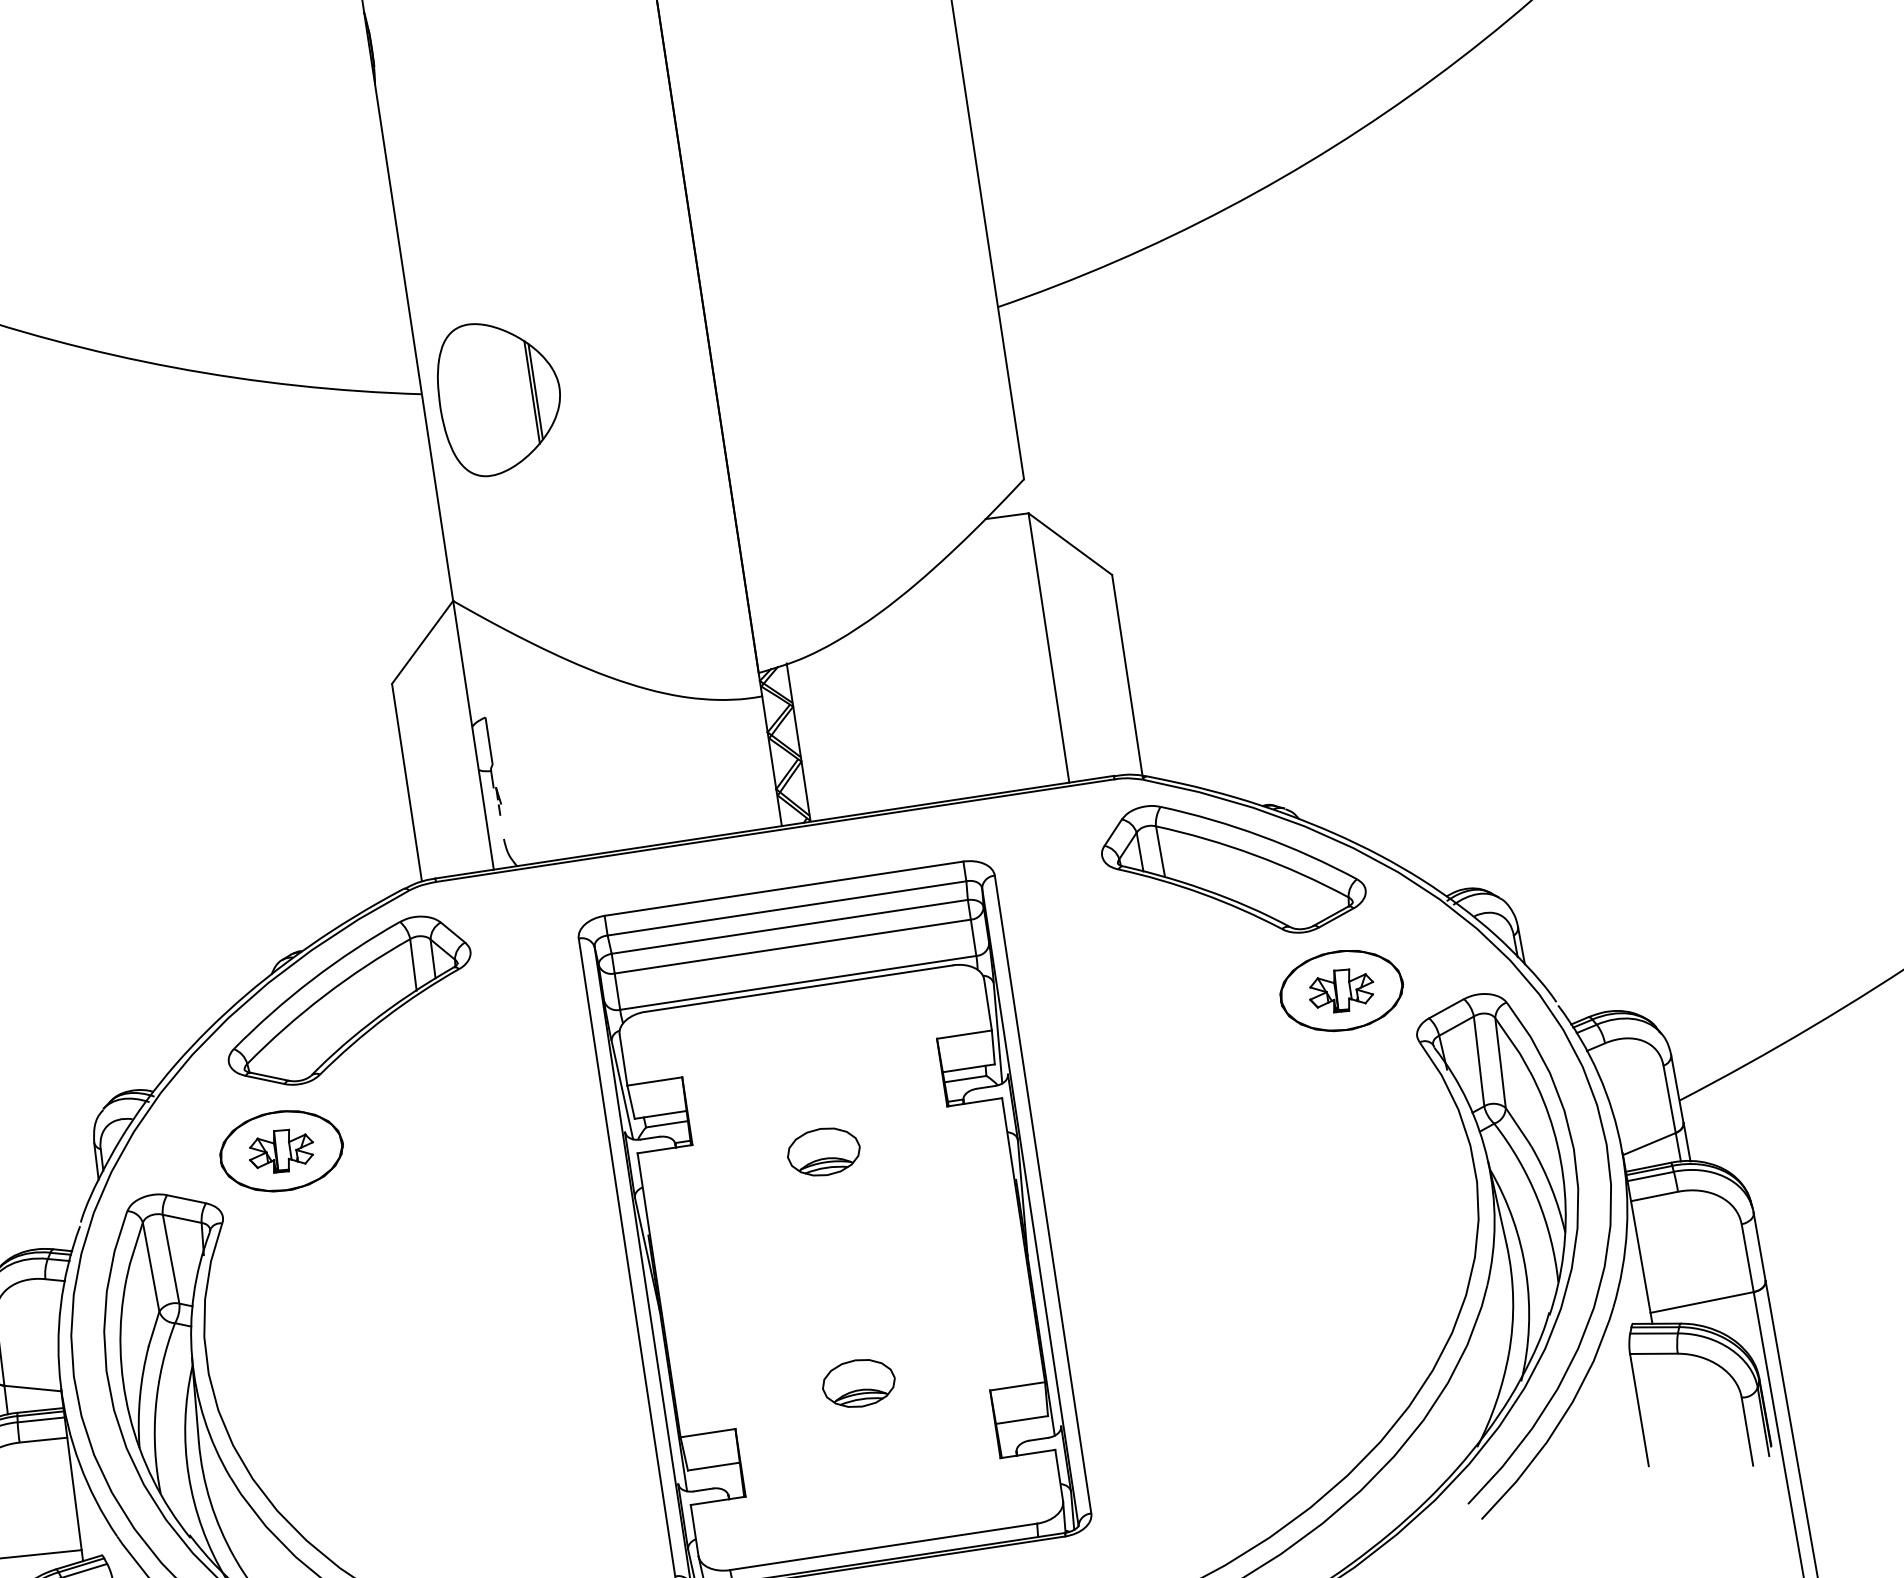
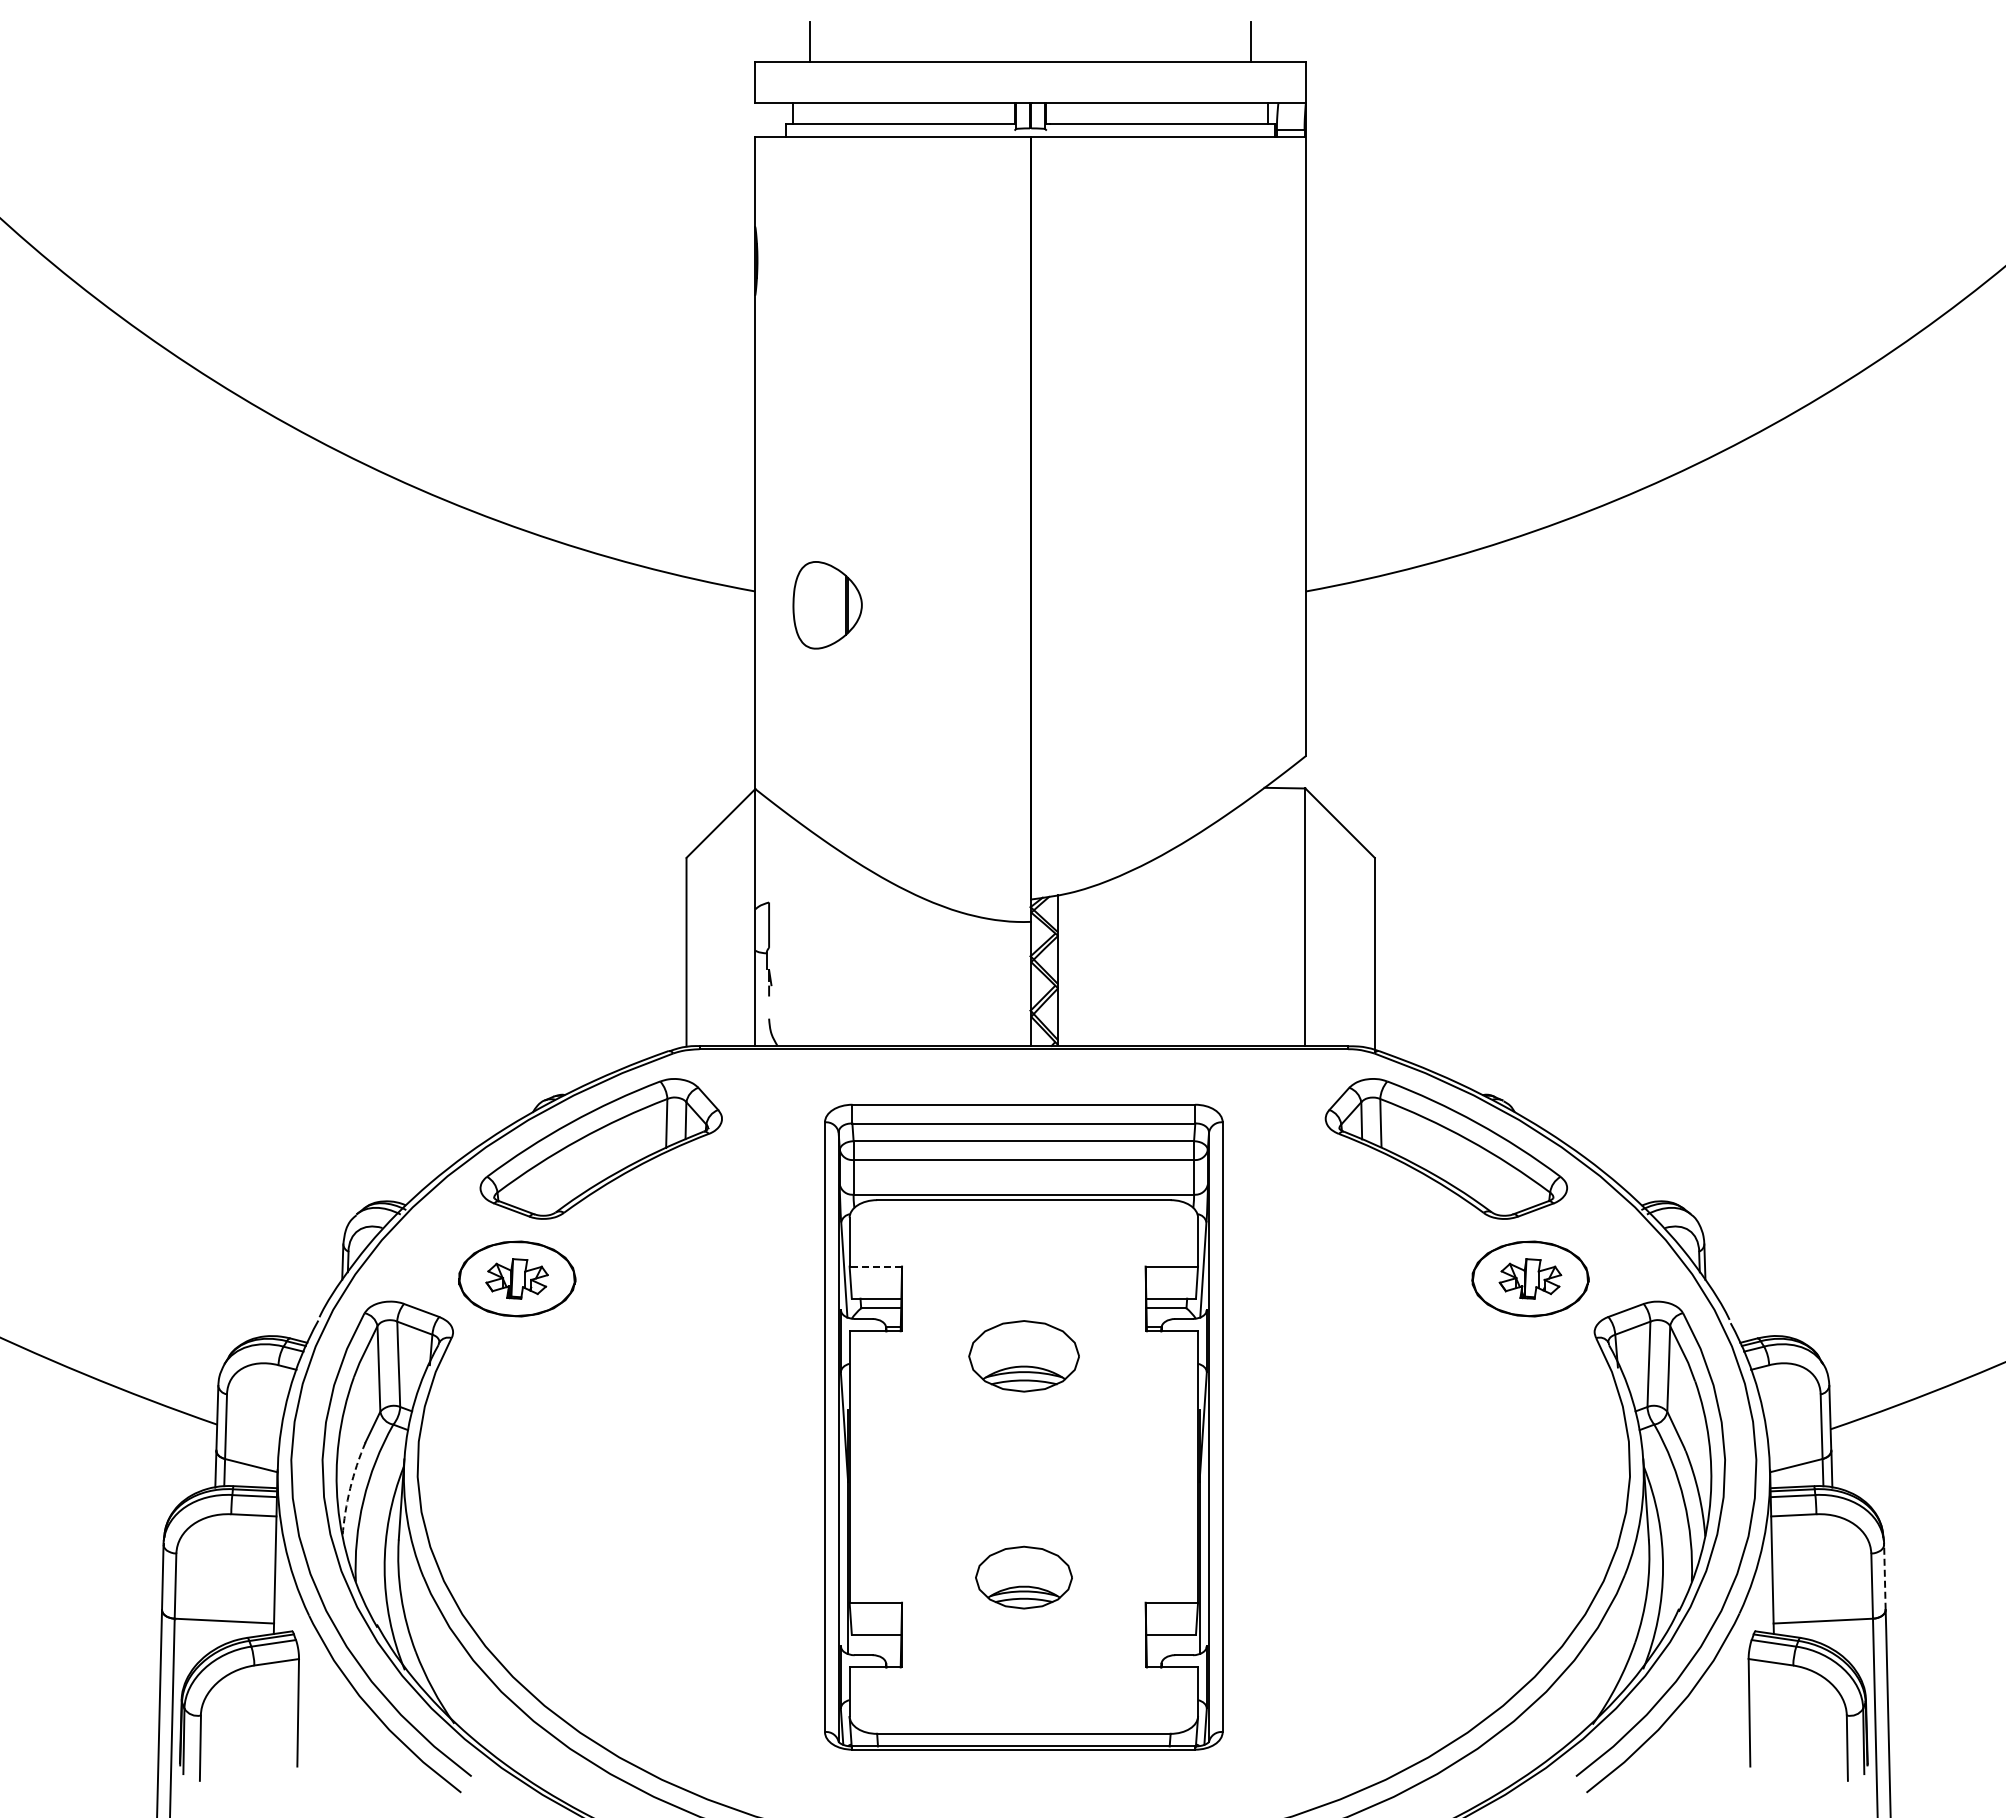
part: (499, 397) -> (827, 605), size x0.6
line: (654, 1081) -> (875, 1266), solid -> dashed
part: (823, 1152) -> (1023, 1356), size x1.6
line: (1759, 1247) -> (1884, 1577), solid -> dashed
part: (858, 1383) -> (1023, 1577), size x1.4
arc: (140, 1396) -> (350, 1488), solid -> dashed

